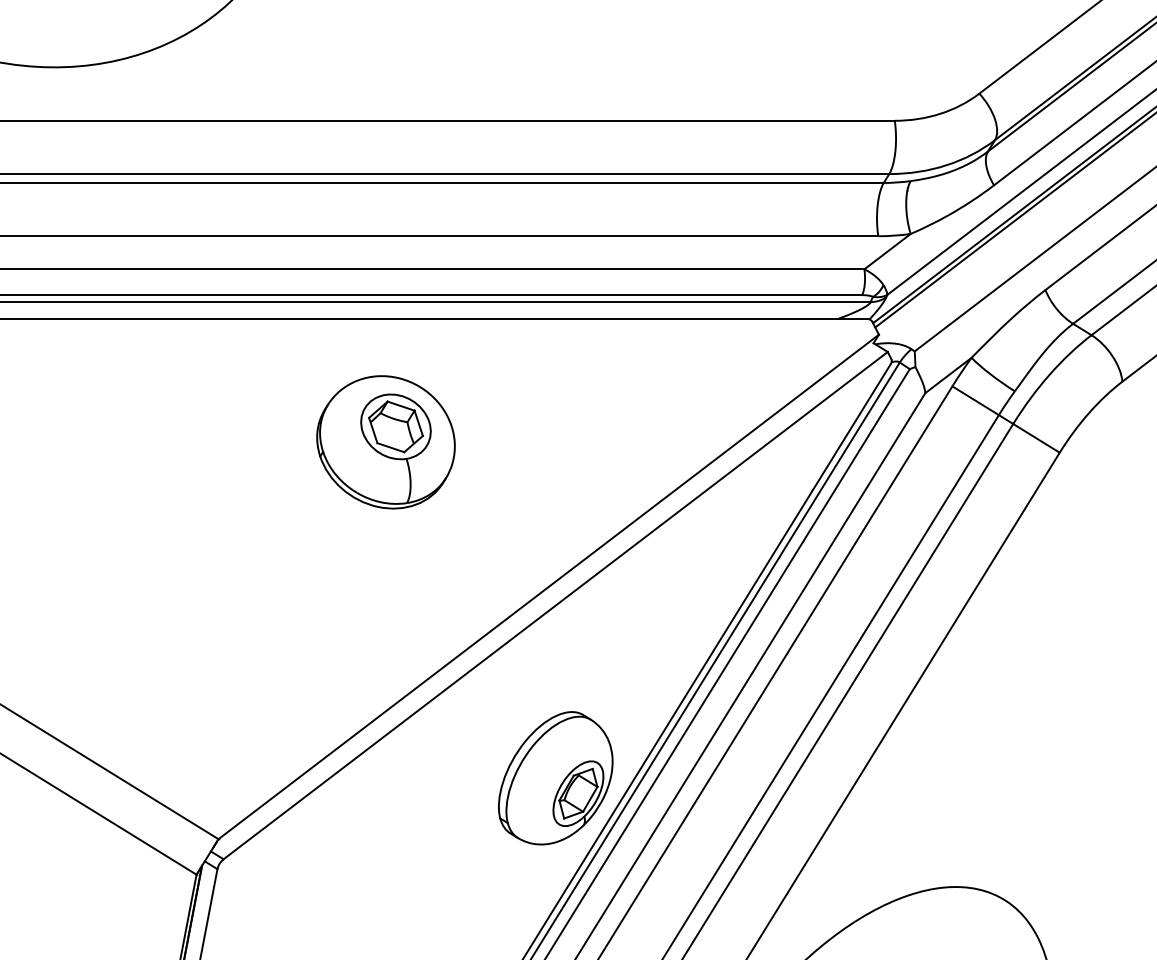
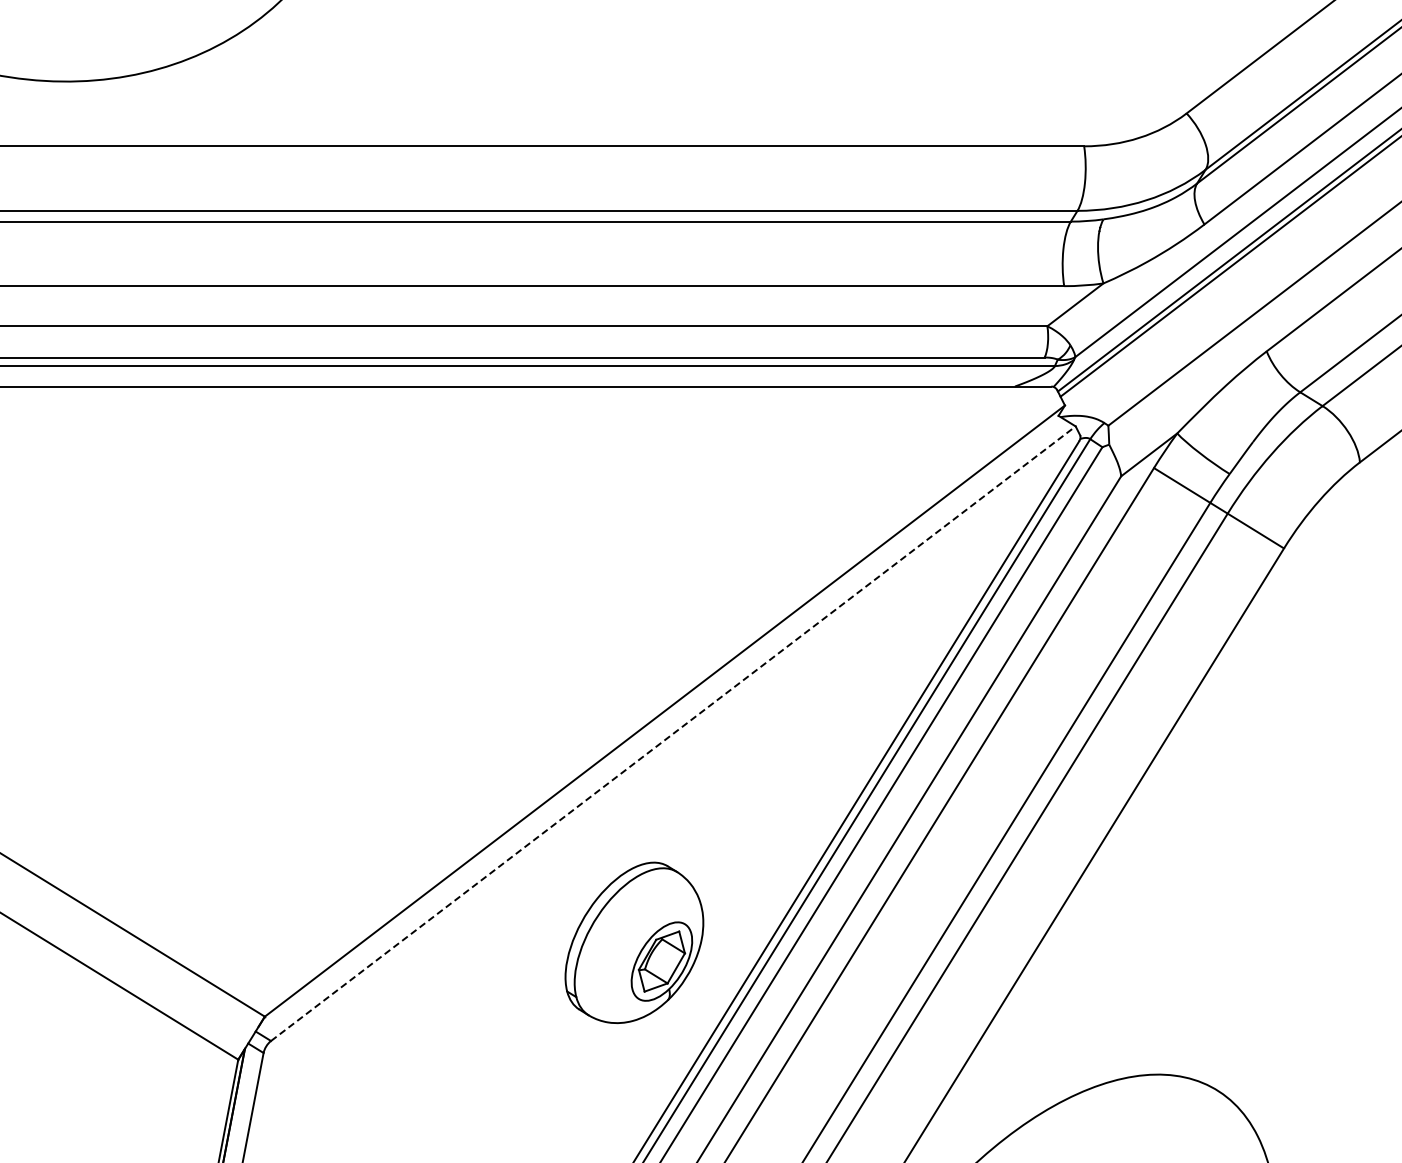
part: (385, 442) -> (467, 535), removed
line: (555, 605) -> (673, 733), solid -> dashed
part: (555, 777) -> (634, 942), moved

